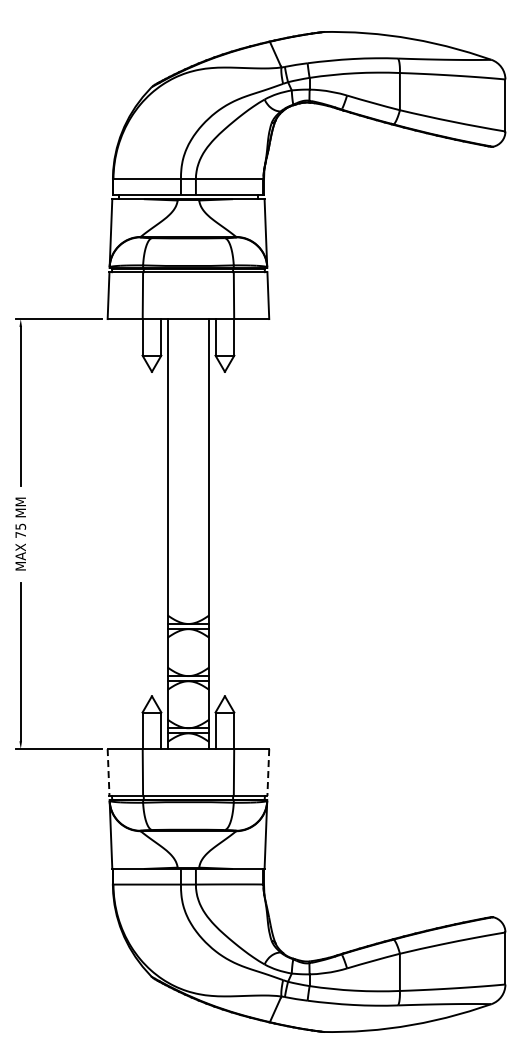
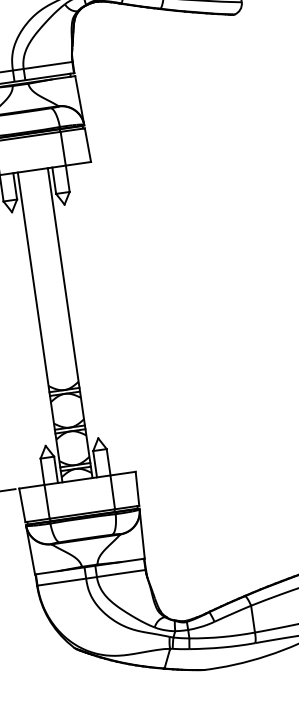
line: (108, 773) -> (22, 506), dashed -> solid
line: (268, 773) -> (137, 489), dashed -> solid

